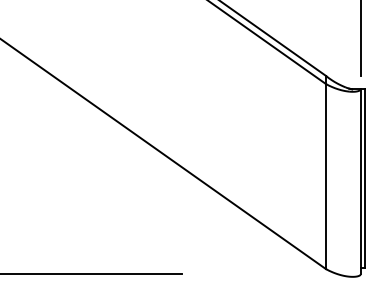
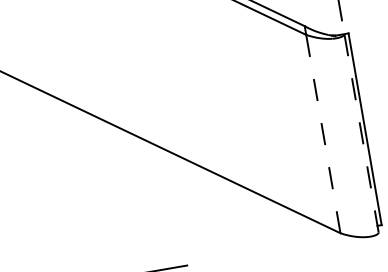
line: (325, 176) -> (322, 134), solid -> dashed
line: (360, 181) -> (361, 132), solid -> dashed

